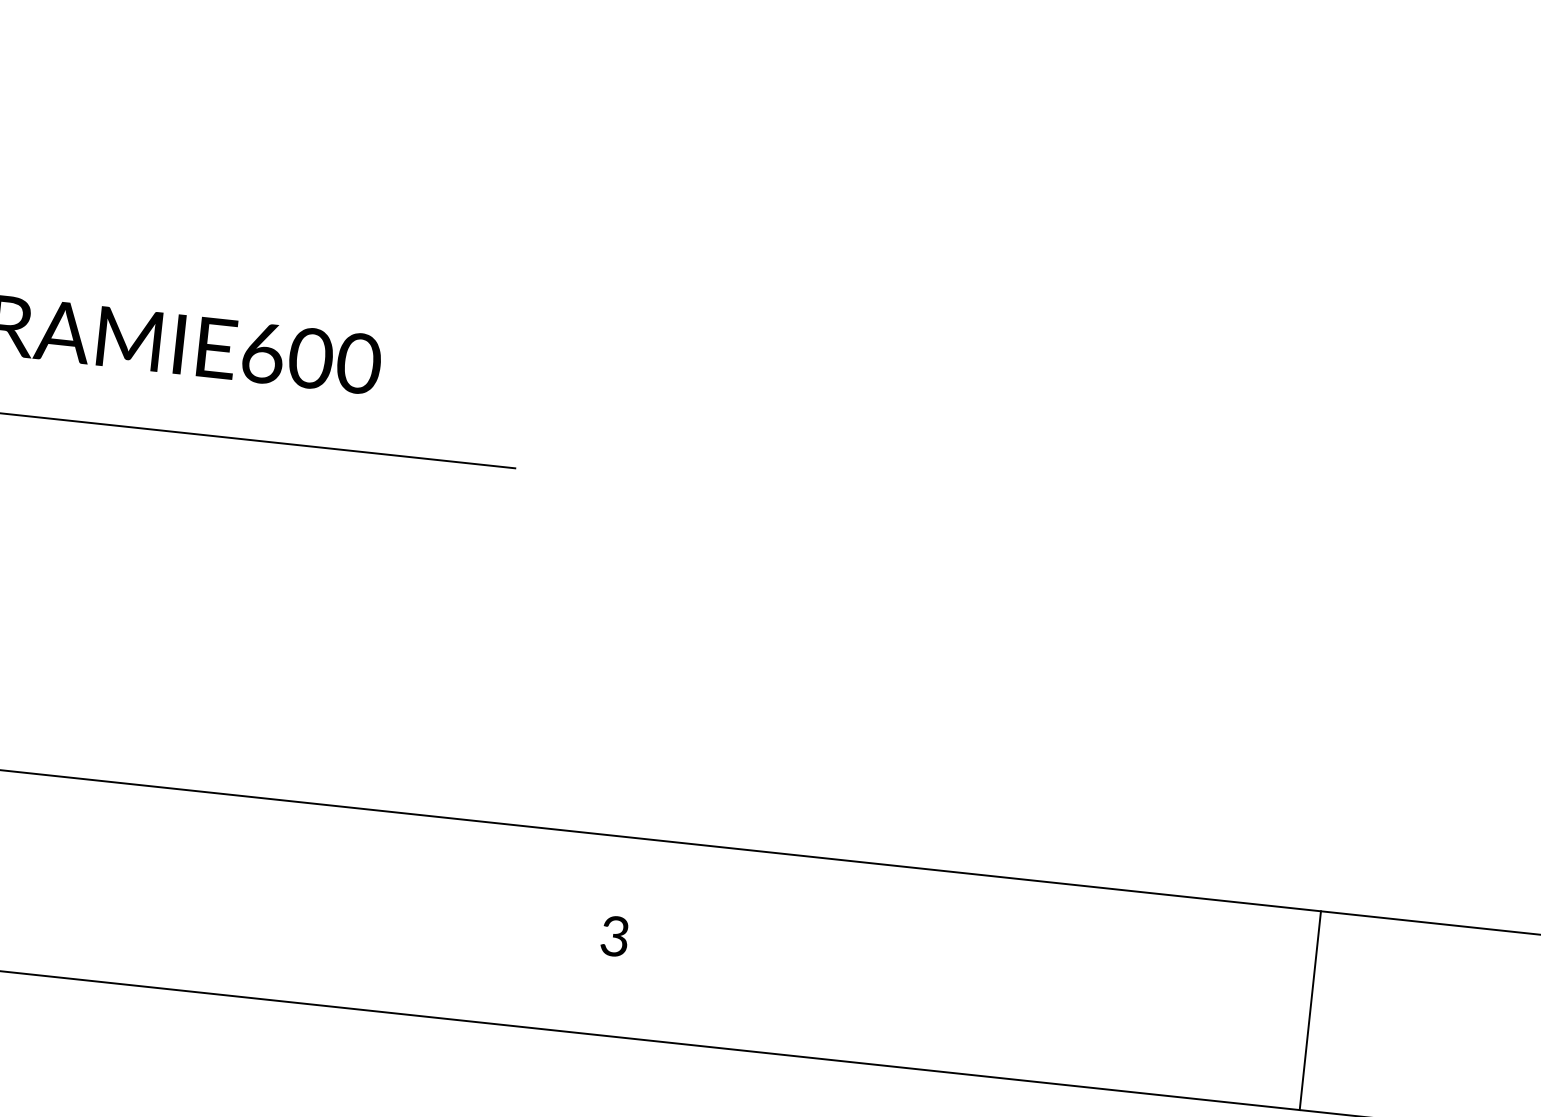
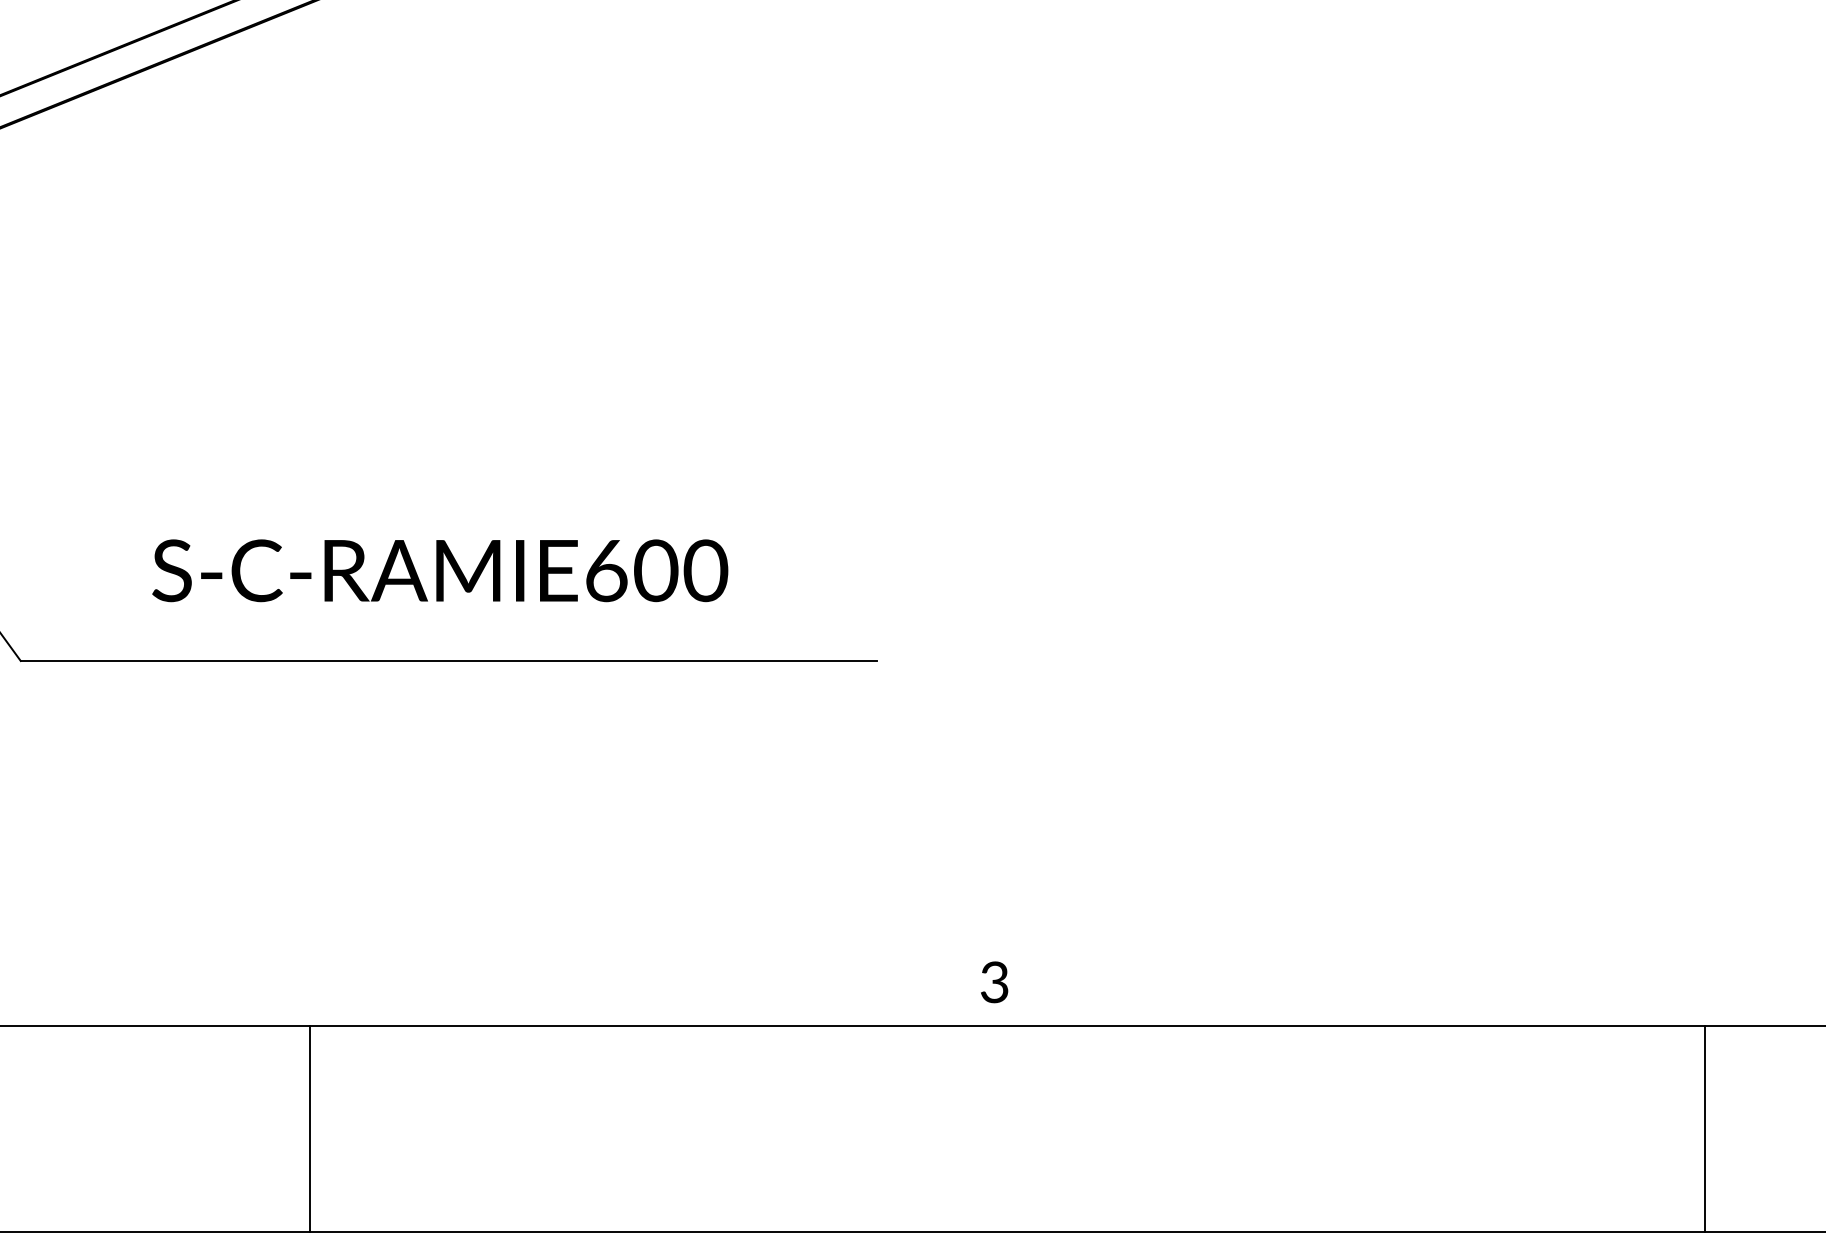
text: (614, 936) -> (994, 982), moved
line: (1309, 1010) -> (1704, 1129), moved

